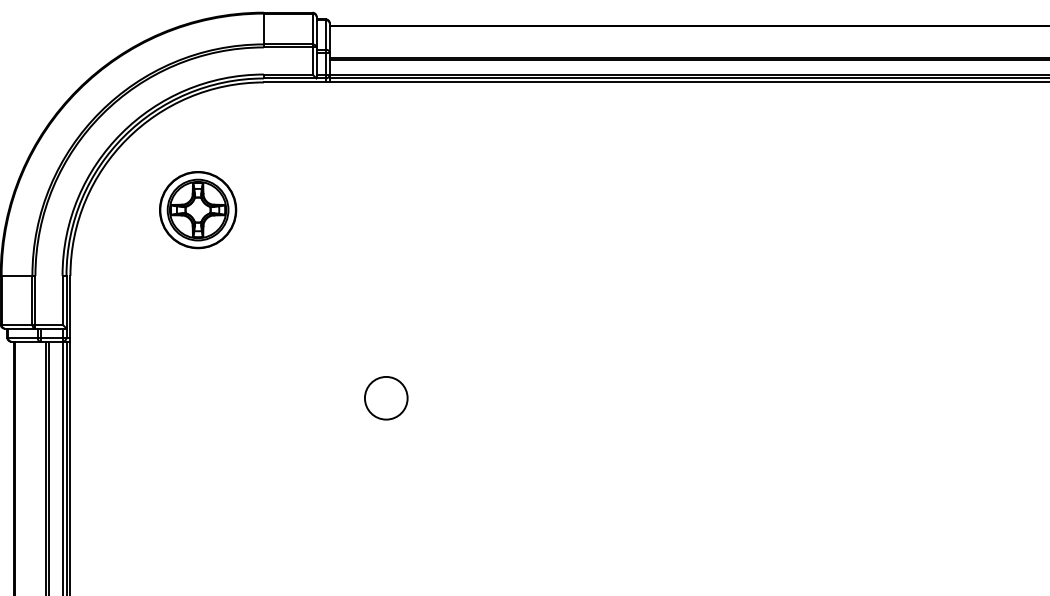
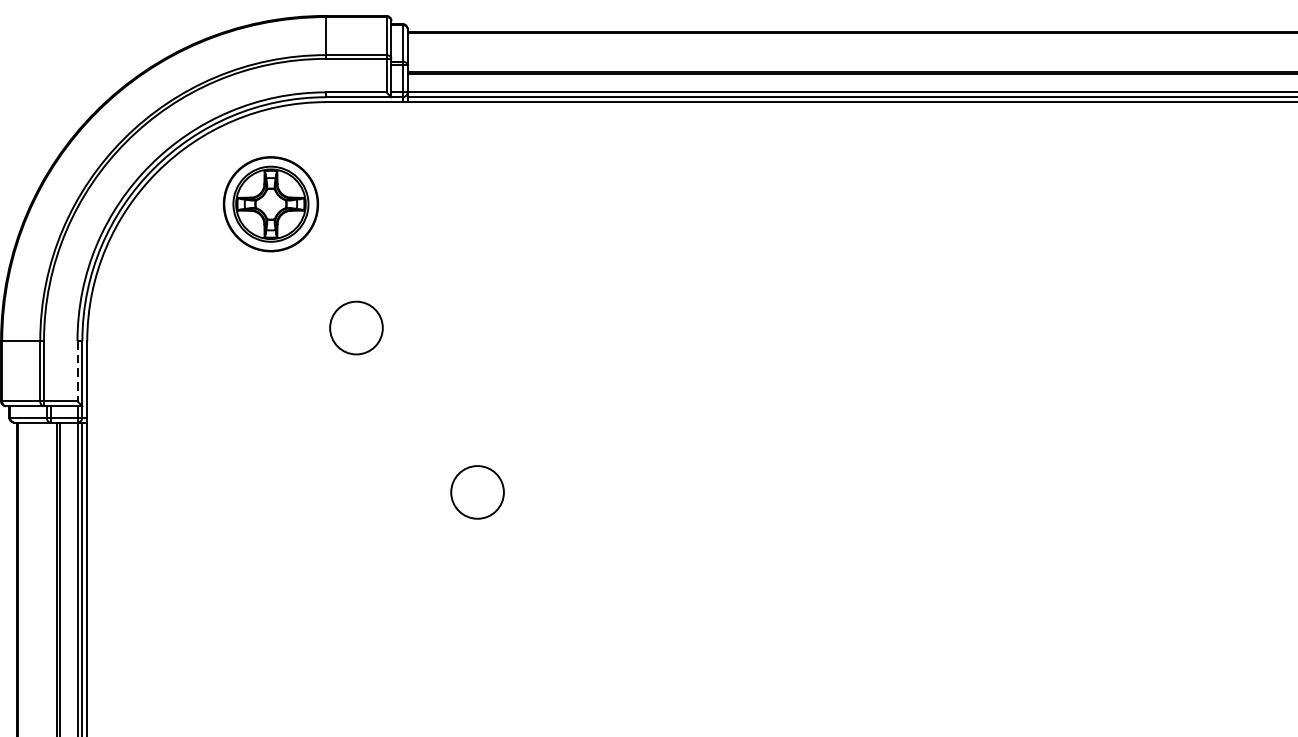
part: (198, 210) -> (271, 204), moved
circle: (288, 265) -> (356, 328), added
line: (62, 300) -> (77, 371), solid -> dashed

